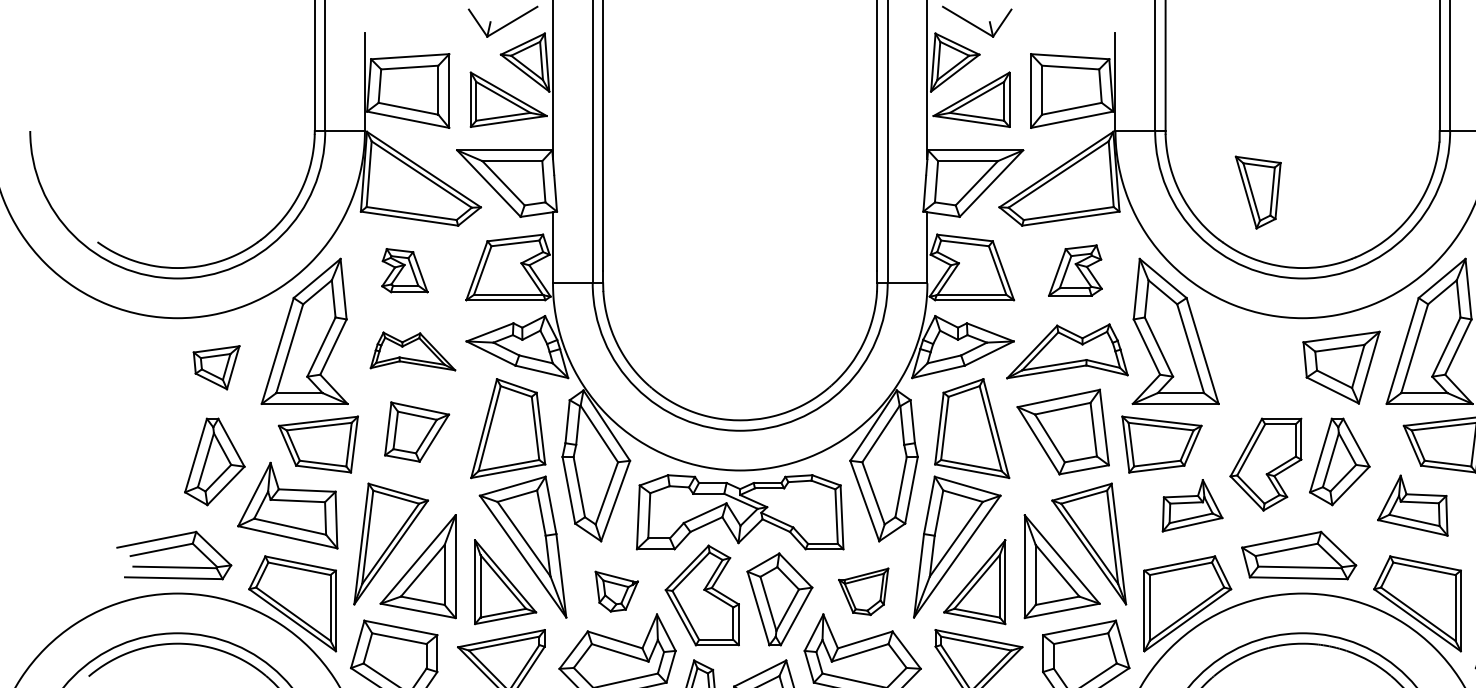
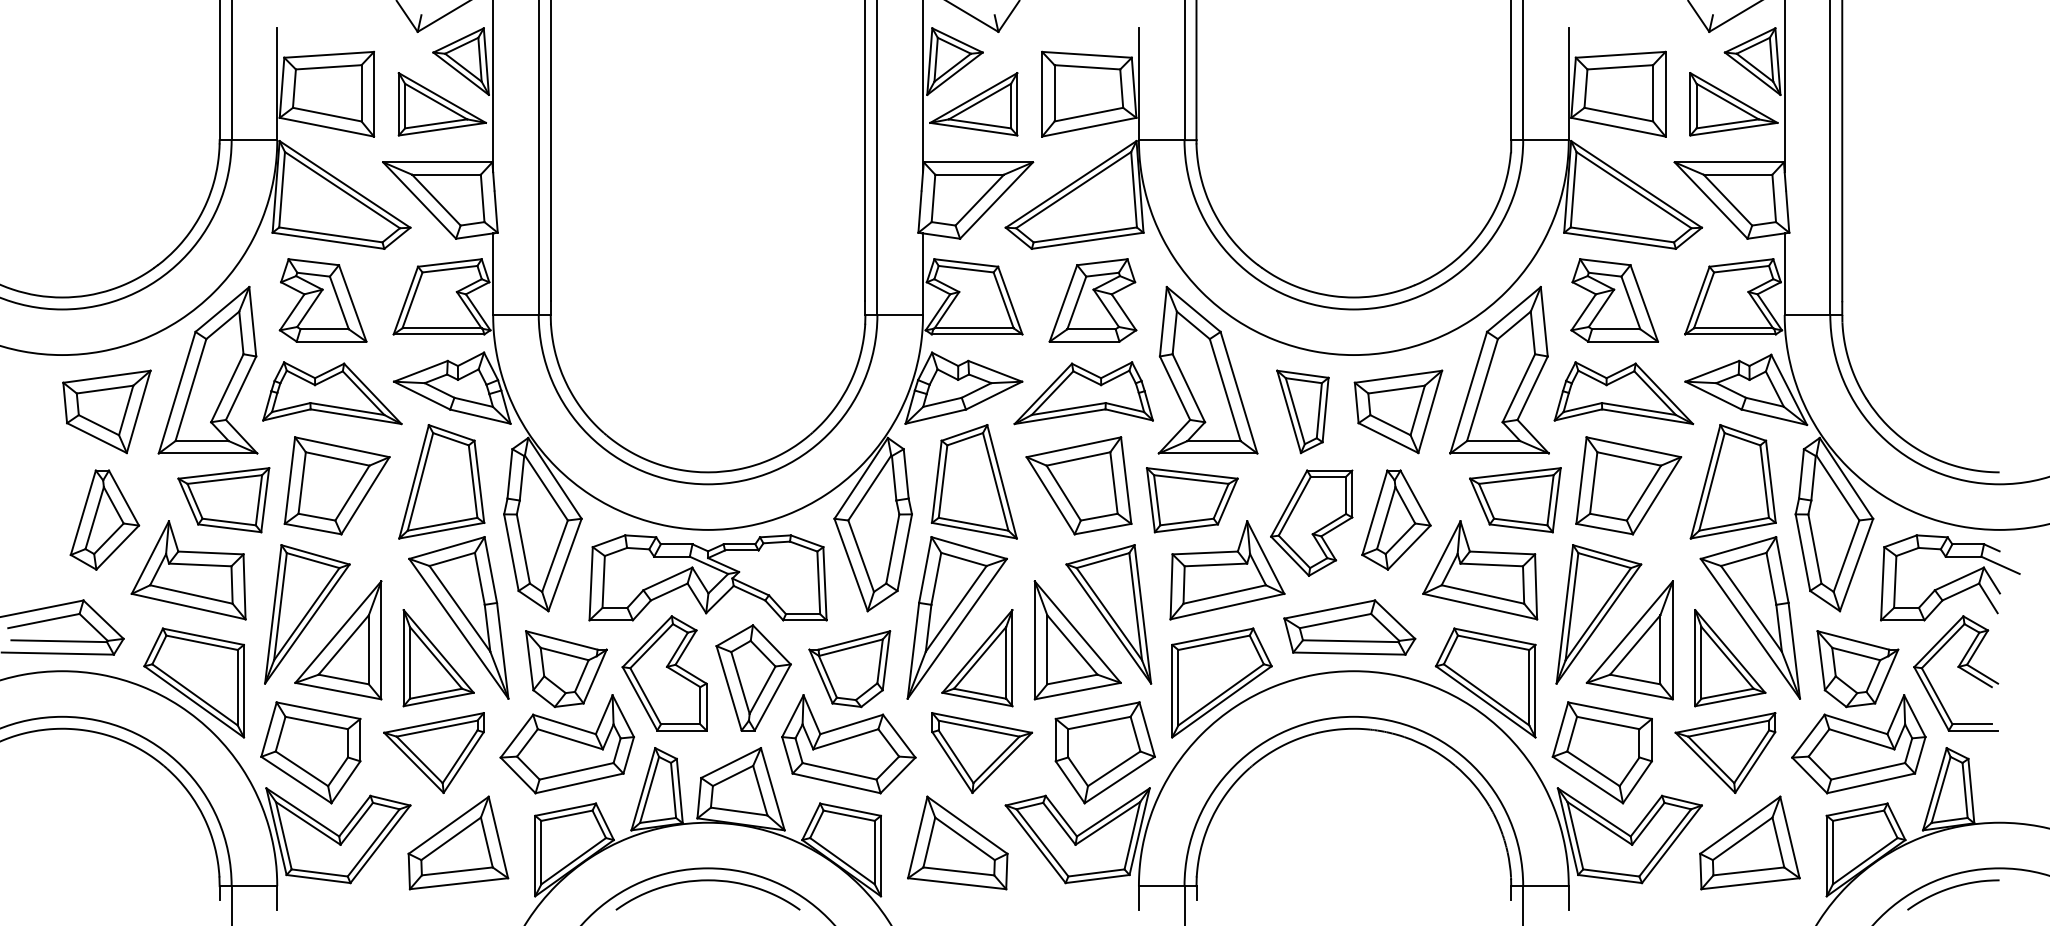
part: (1257, 192) -> (1302, 411), moved
part: (404, 270) -> (322, 300), size x1.67
part: (1075, 270) -> (1092, 300), size x1.43
part: (413, 351) -> (332, 393), size x1.43
part: (216, 367) -> (106, 411), size x1.67
part: (416, 431) -> (336, 485), size x1.43
part: (1192, 505) -> (1227, 570), size x1.67
part: (1412, 505) -> (1480, 570), size x1.43
part: (616, 591) -> (566, 668), size x1.67
part: (863, 592) -> (849, 669), size x1.43

